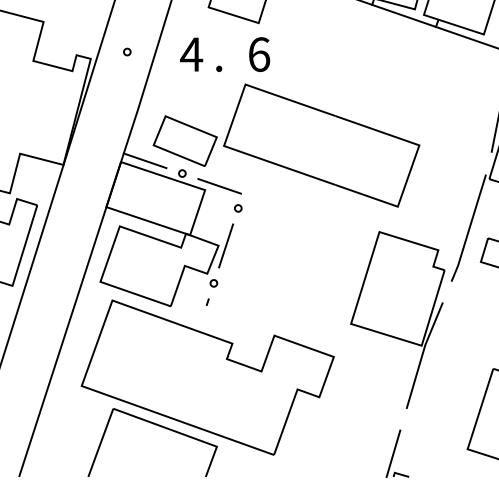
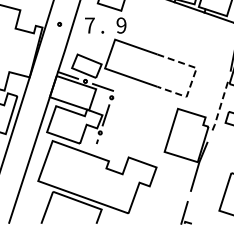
text: (190, 54) -> (89, 25), 4 -> 7
text: (259, 54) -> (121, 25), 6 -> 9
line: (412, 165) -> (193, 77), solid -> dashed
line: (470, 229) -> (220, 107), solid -> dashed

